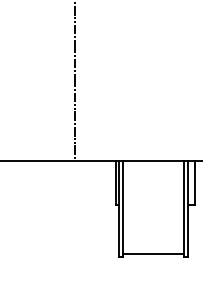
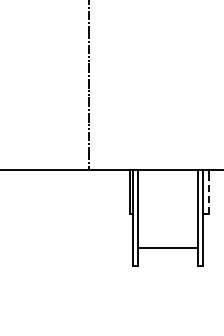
line: (194, 184) -> (208, 193), solid -> dashed
line: (153, 253) -> (167, 247), moved

